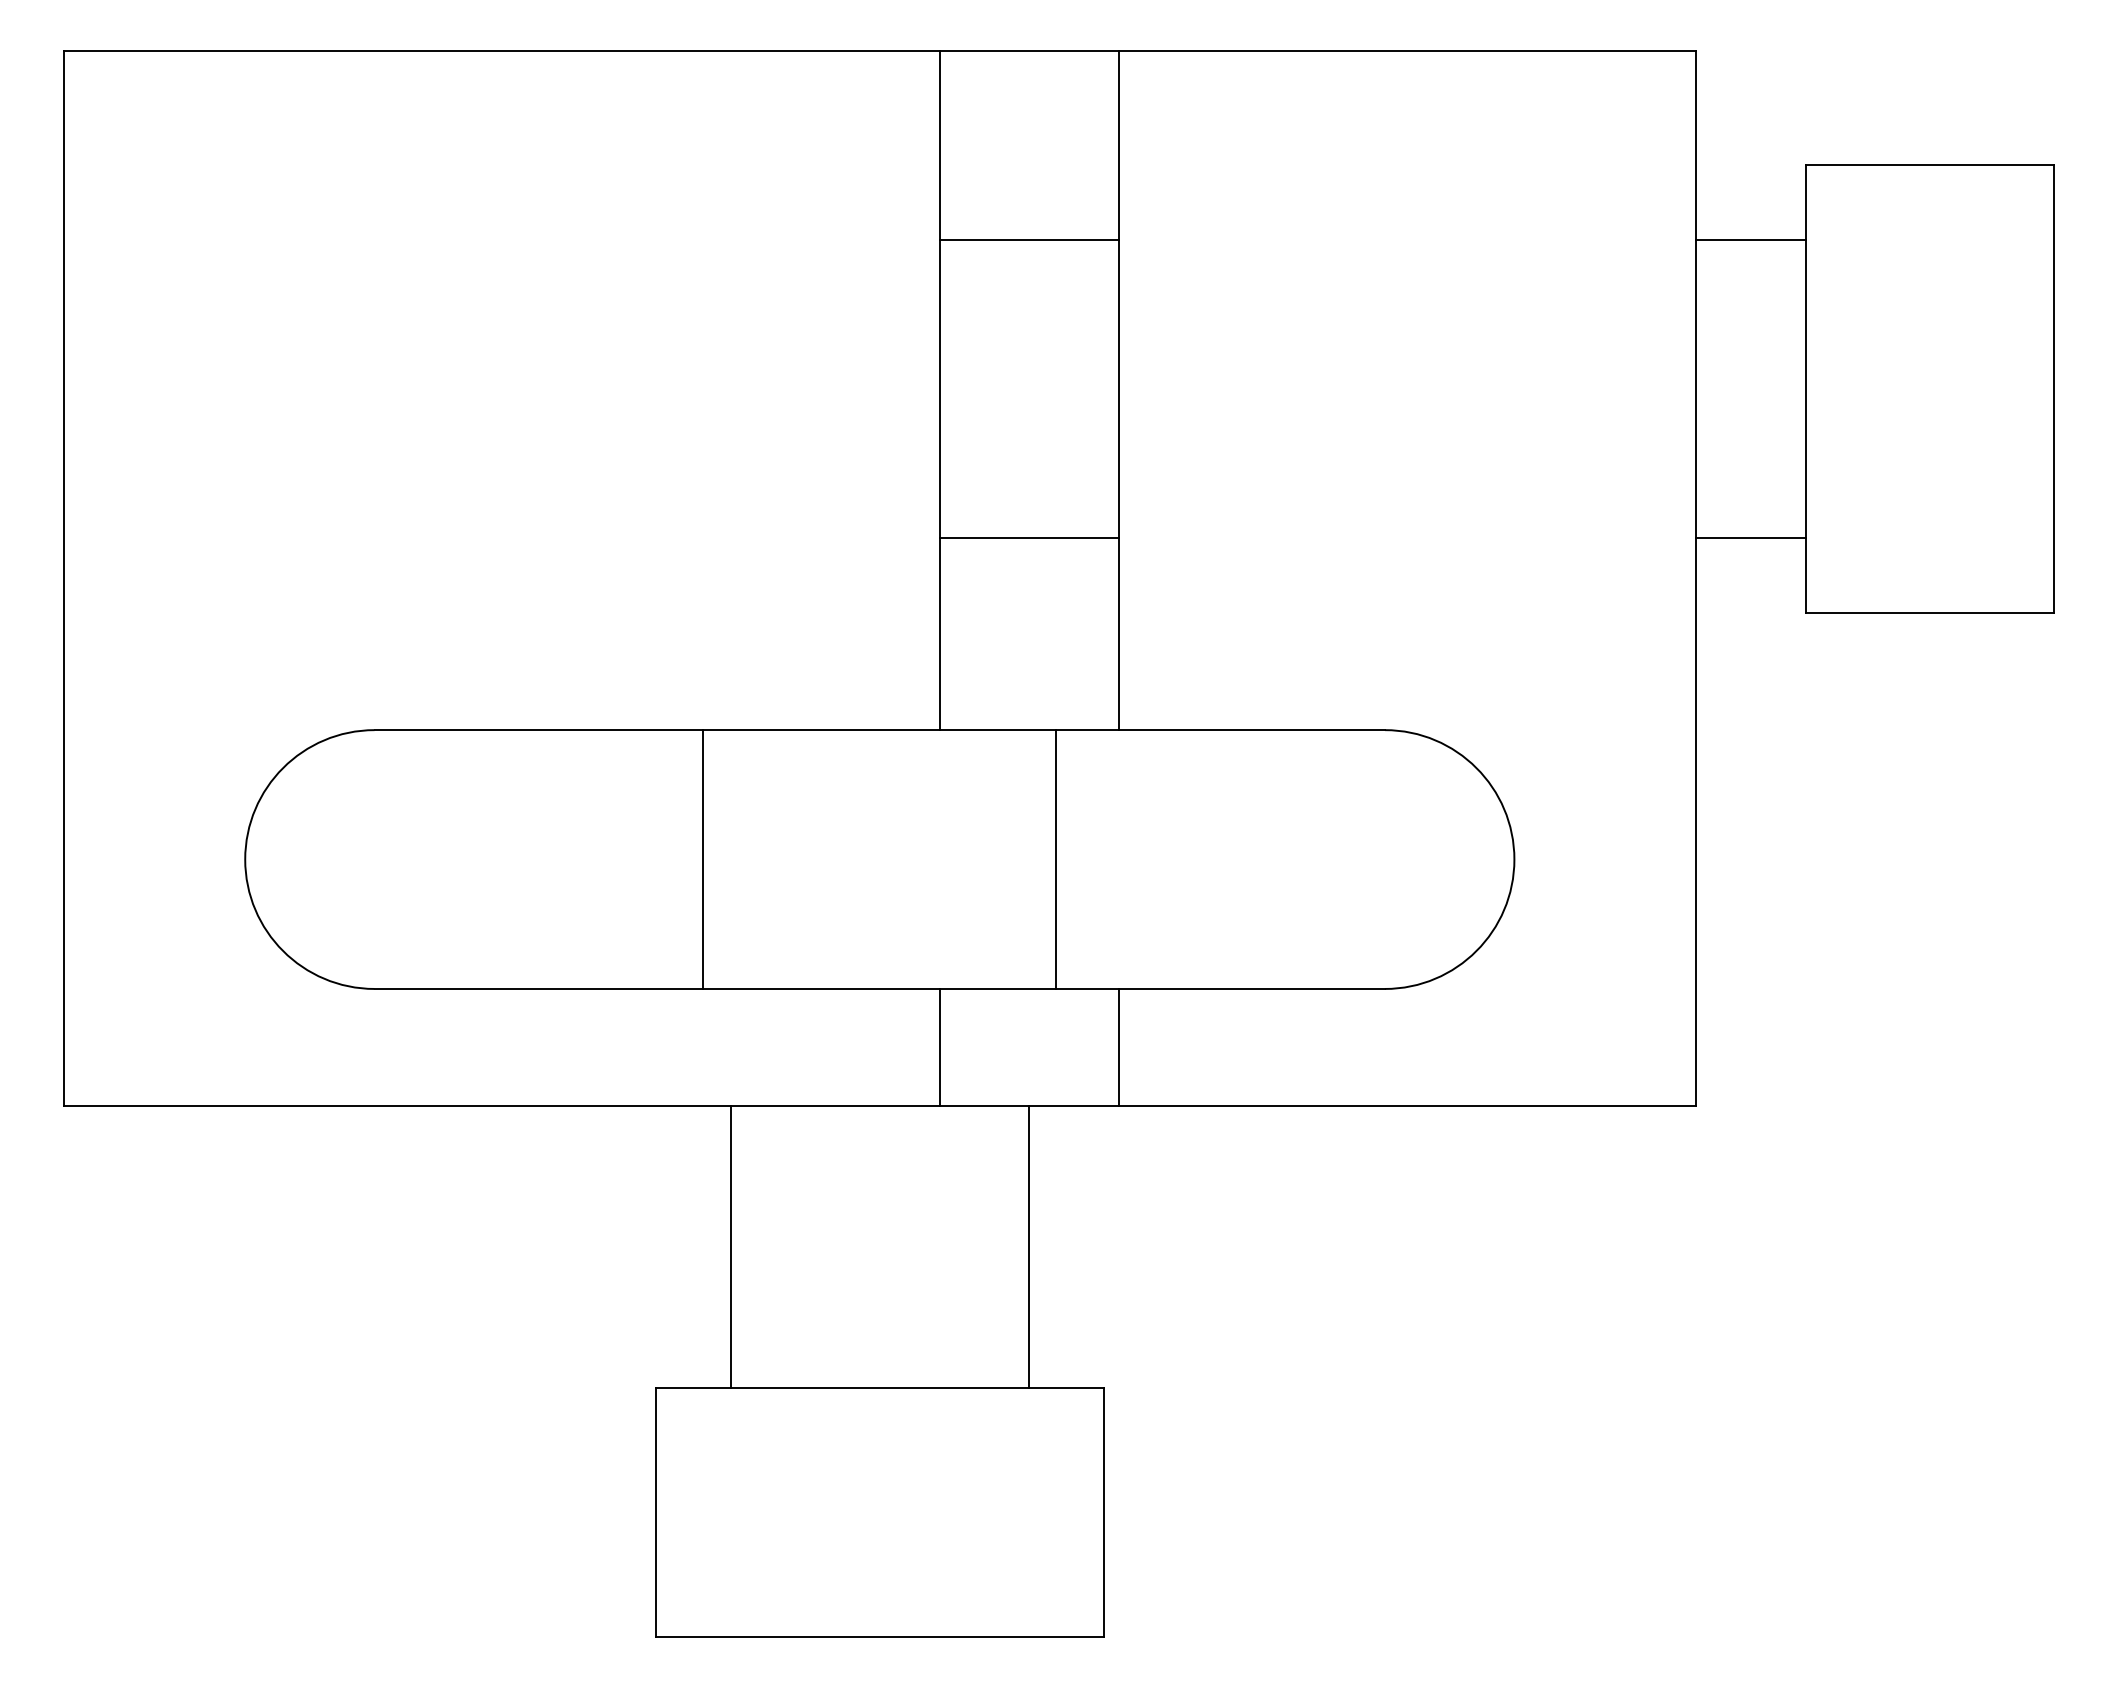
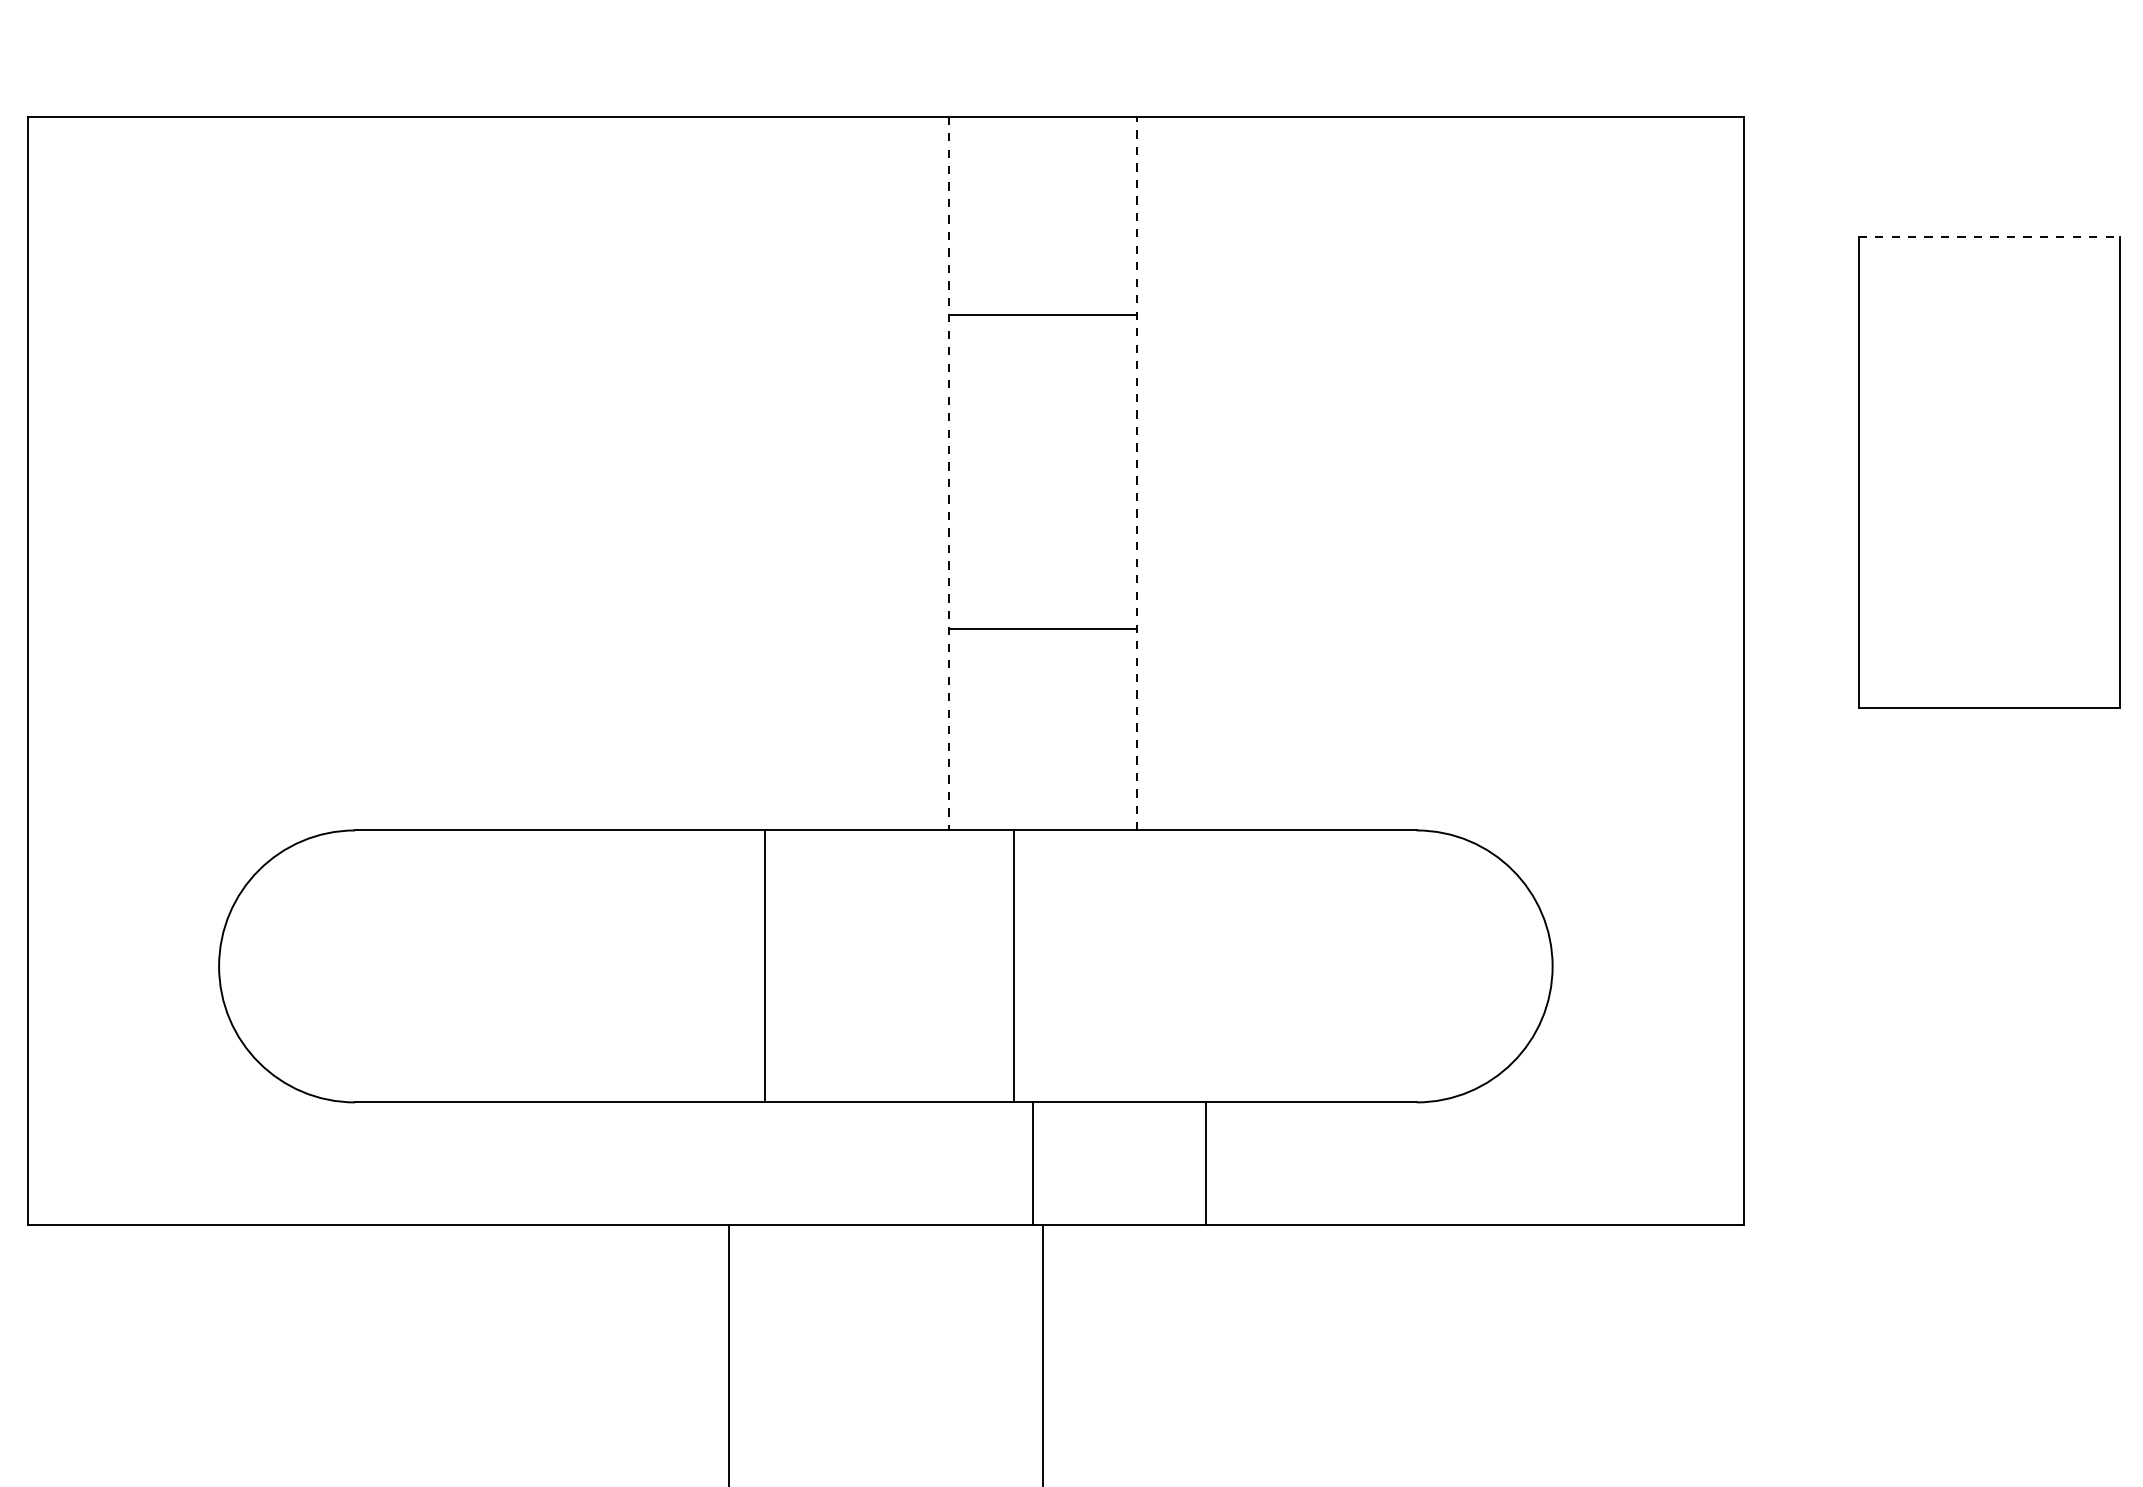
line: (1930, 165) -> (1989, 237), solid -> dashed
line: (1750, 239) -> (1800, 314), removed
line: (939, 390) -> (948, 473), solid -> dashed
line: (1118, 390) -> (1136, 473), solid -> dashed
line: (1750, 538) -> (1800, 629), removed
line: (703, 859) -> (765, 966), moved
line: (1056, 859) -> (1013, 966), moved
line: (939, 1046) -> (1032, 1162), moved
line: (1118, 1046) -> (1205, 1162), moved

